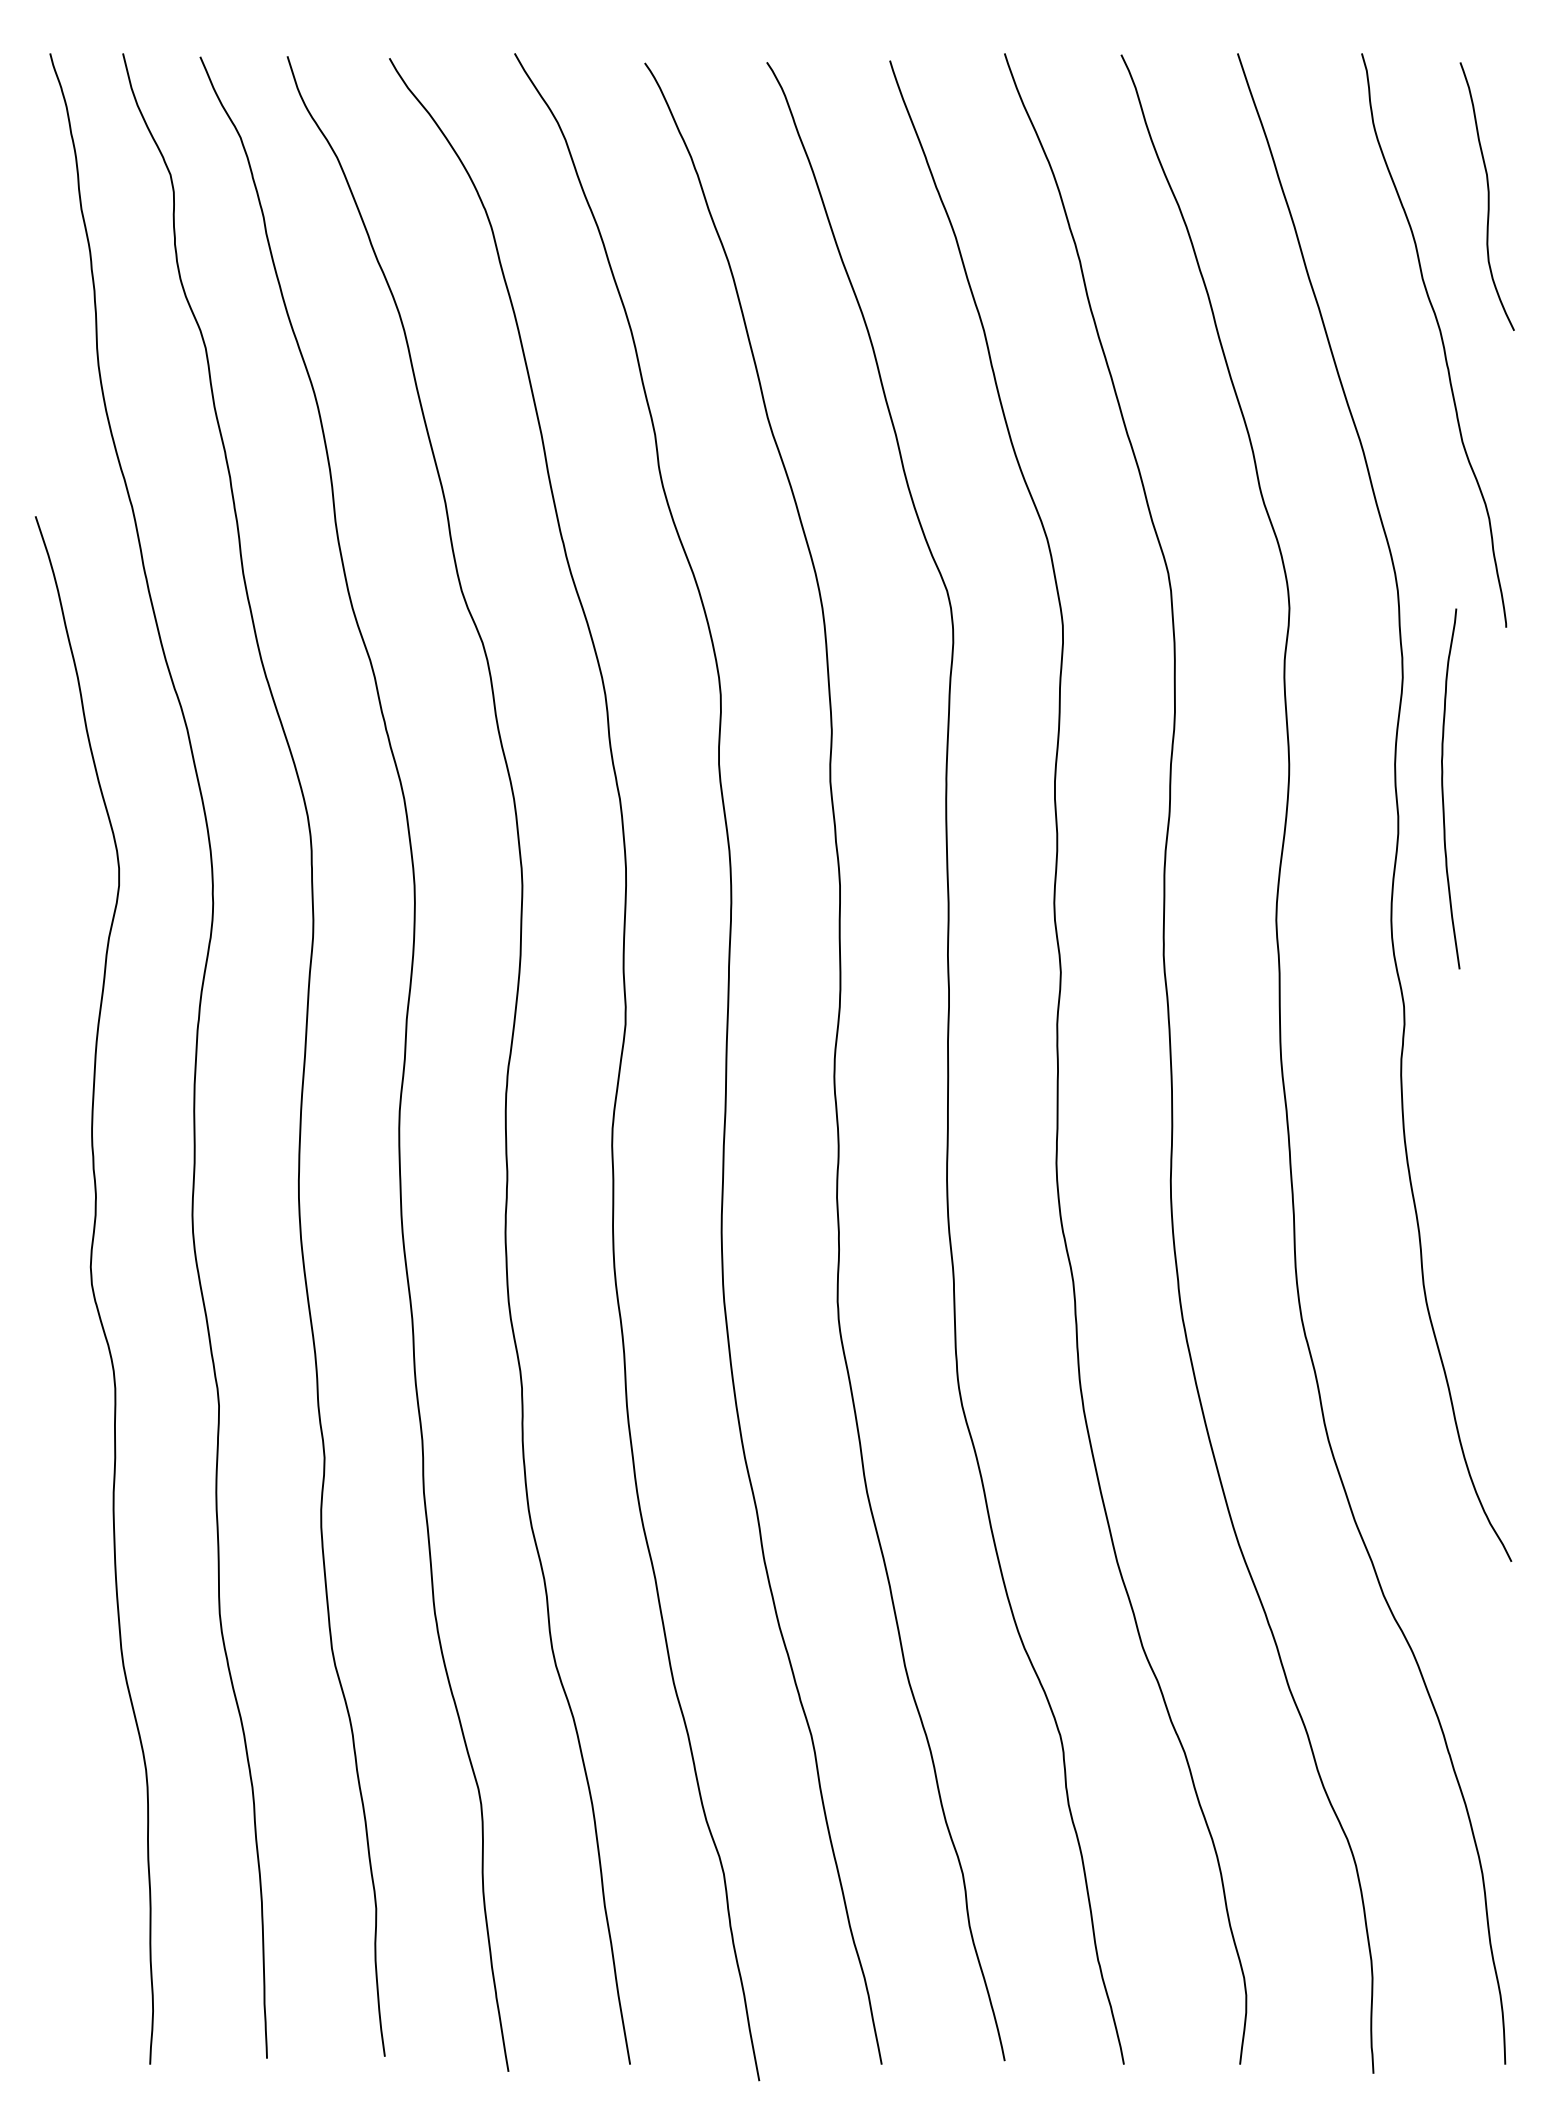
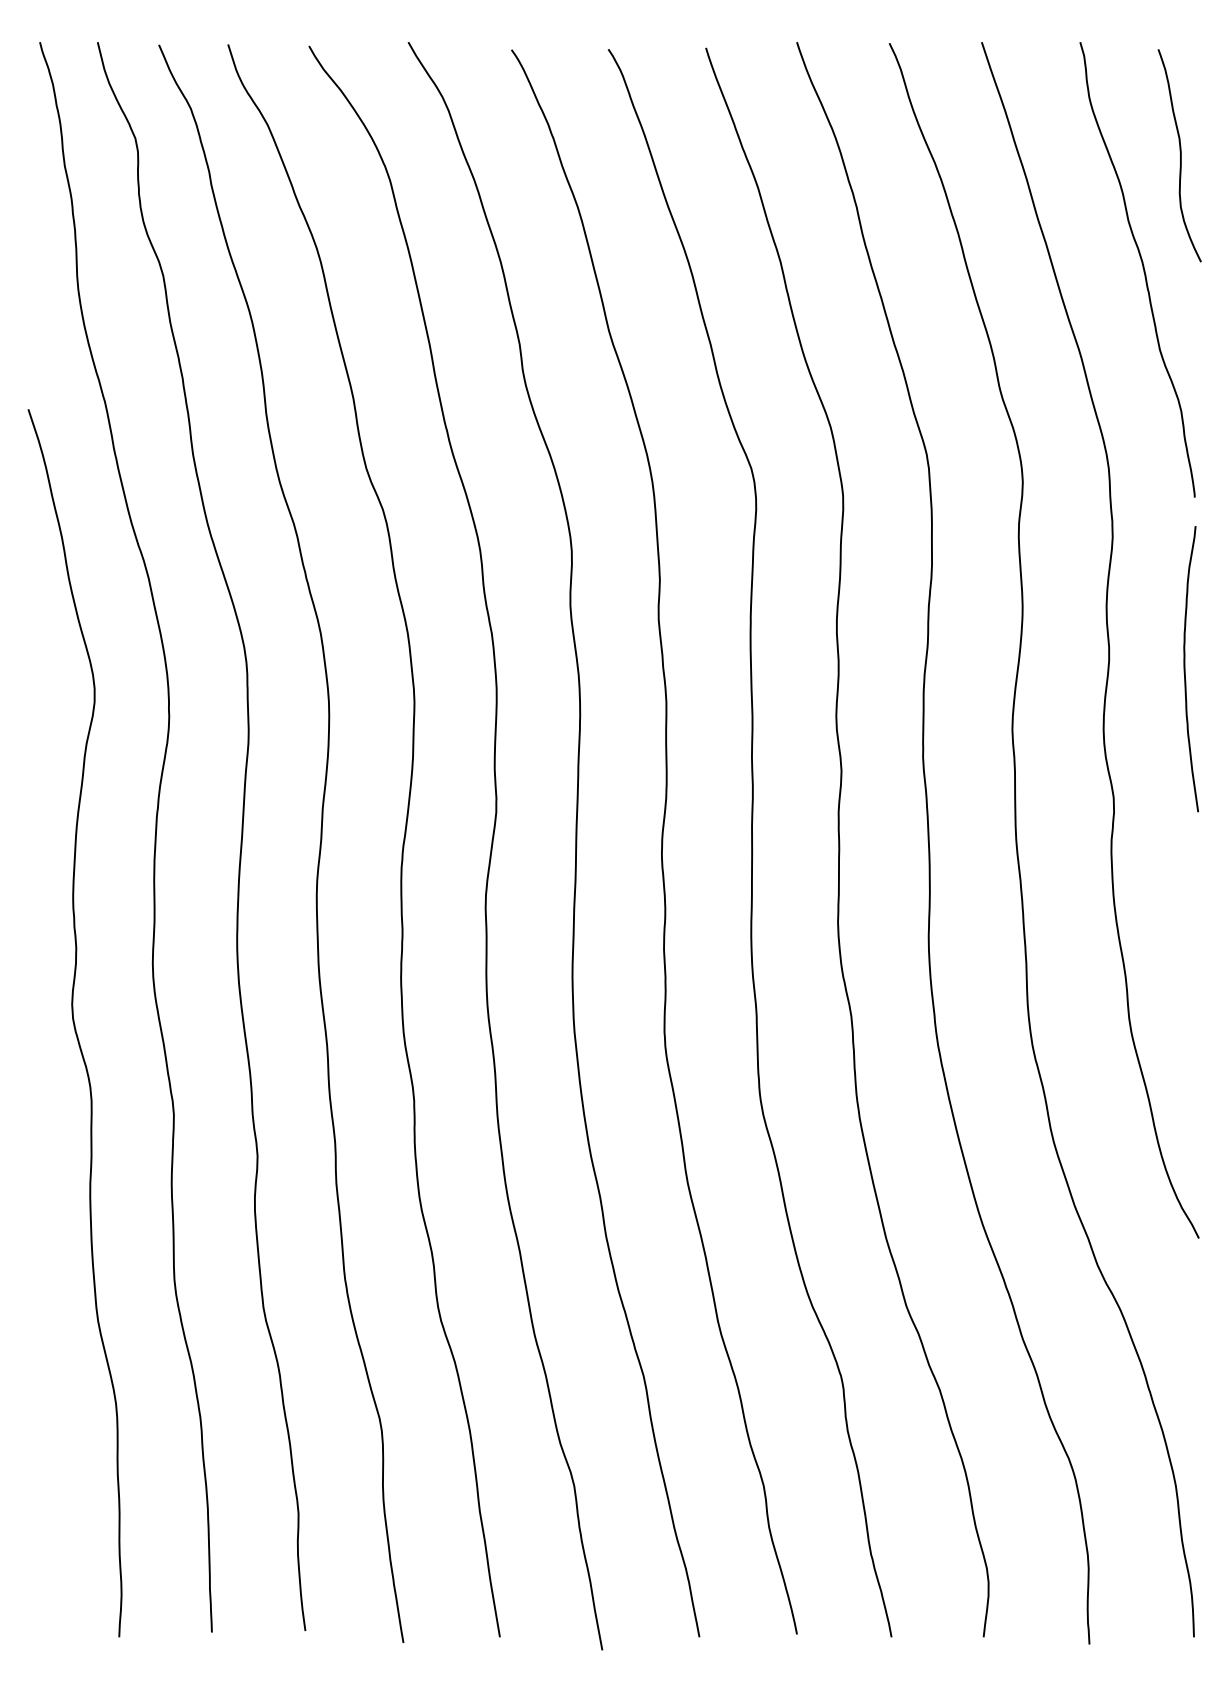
curve: (1443, 788) -> (1185, 668), moved

